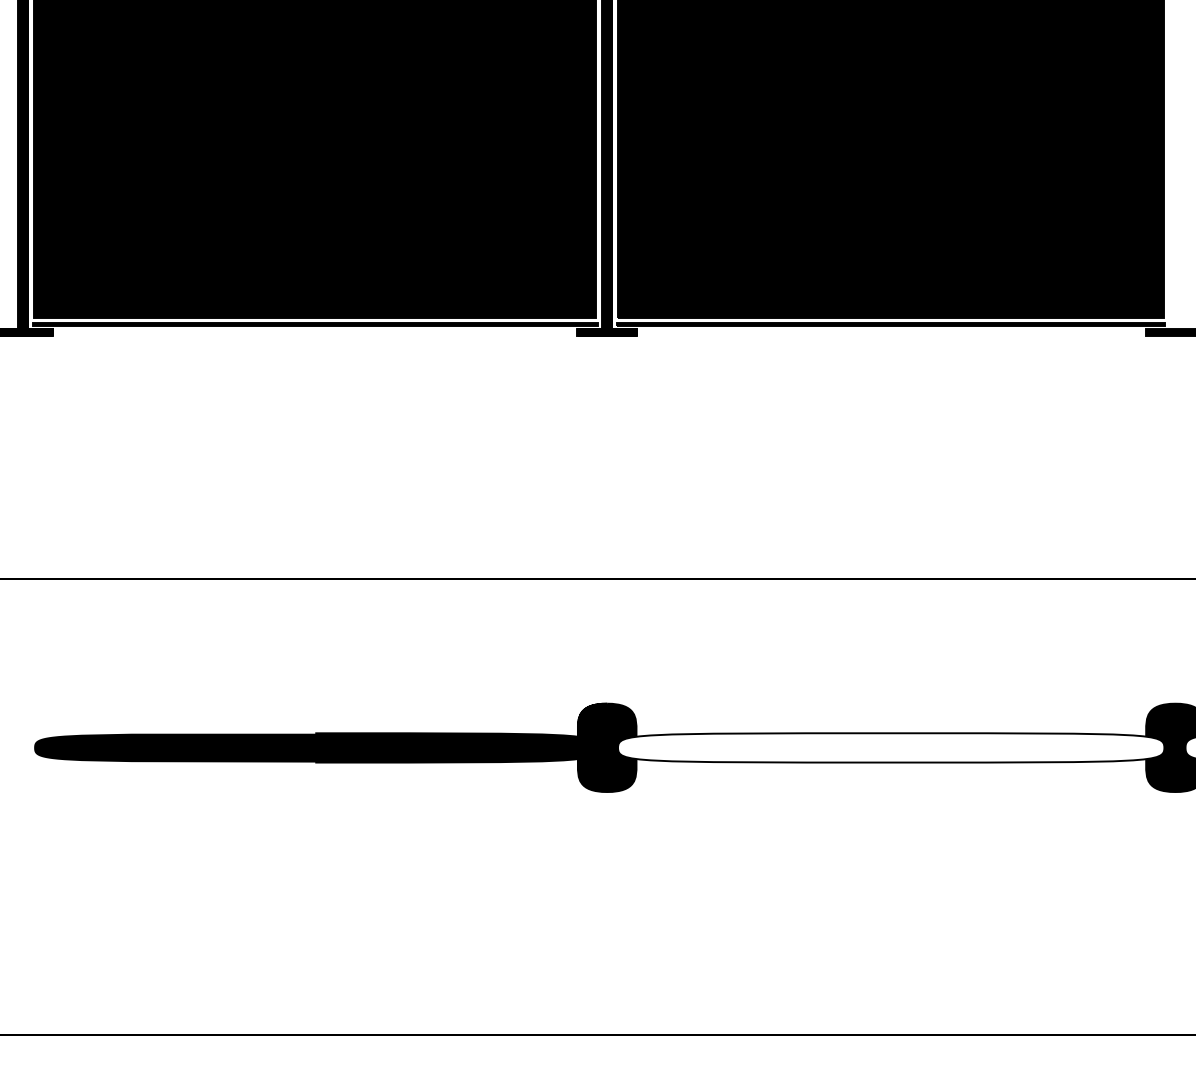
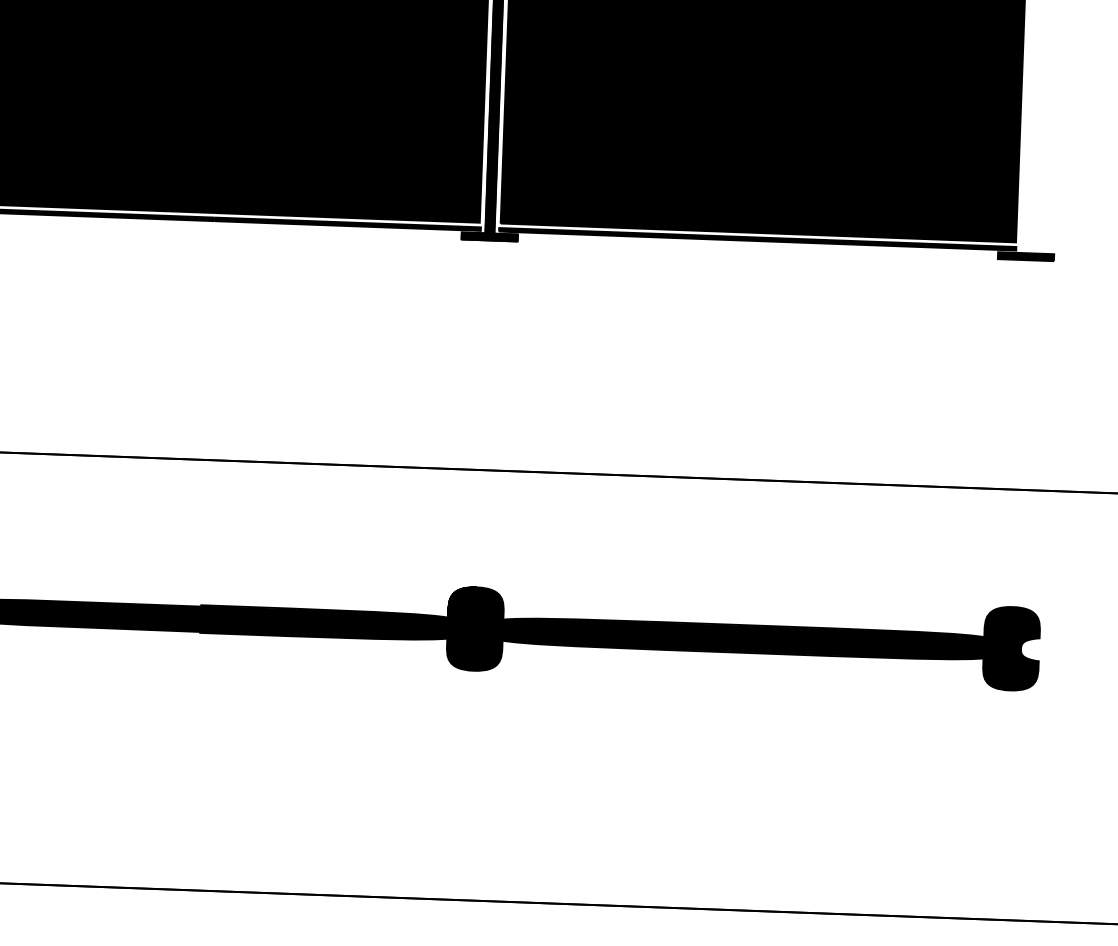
fill: (891, 747) -> (743, 638), added

